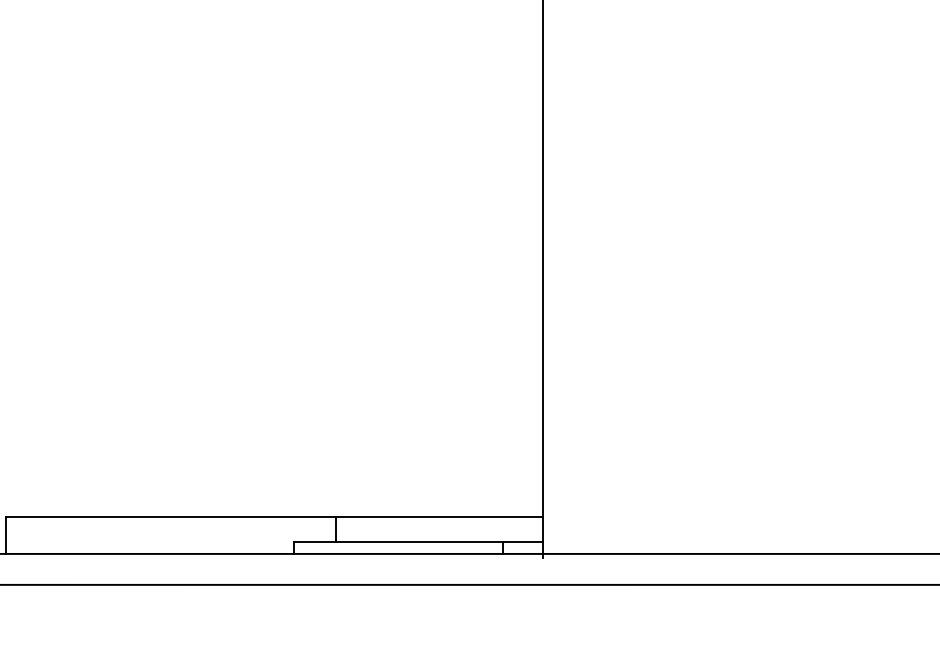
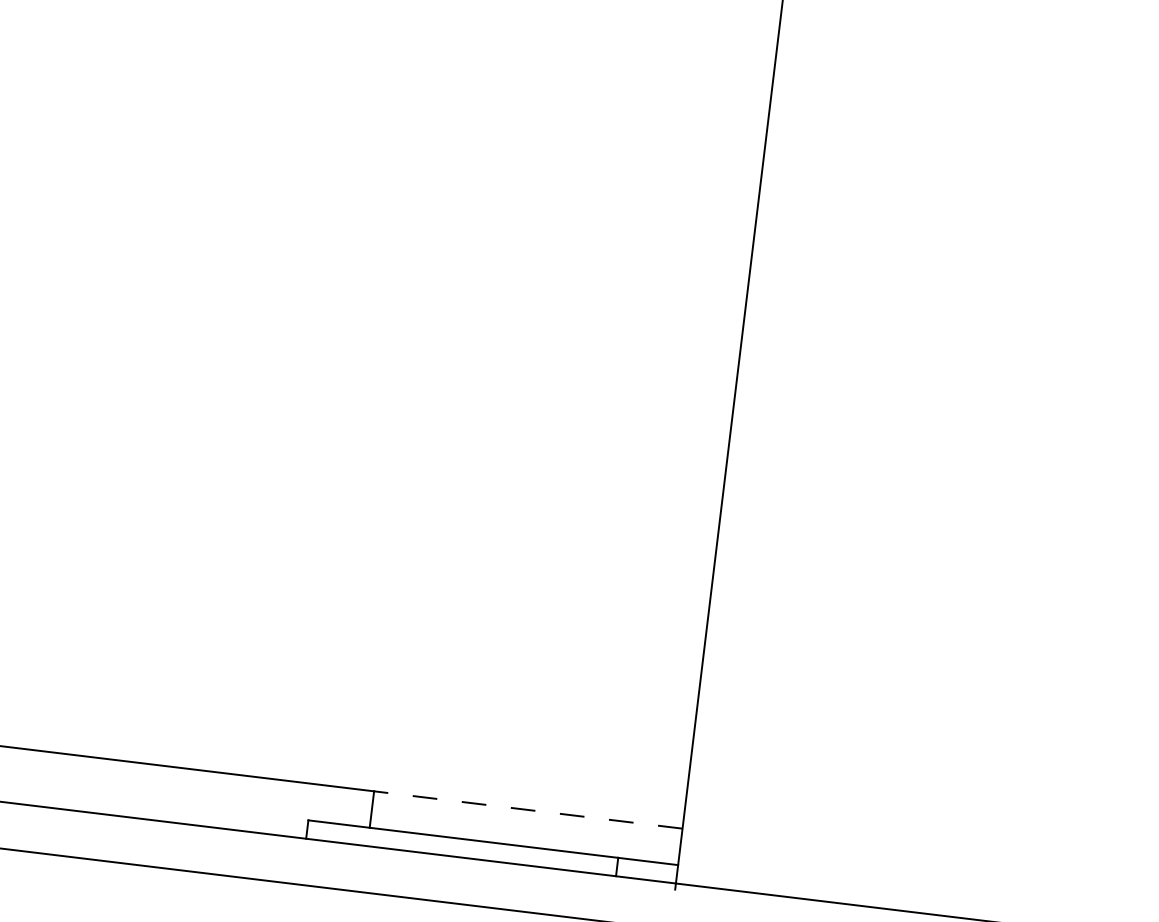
line: (439, 517) -> (528, 810), solid -> dashed

